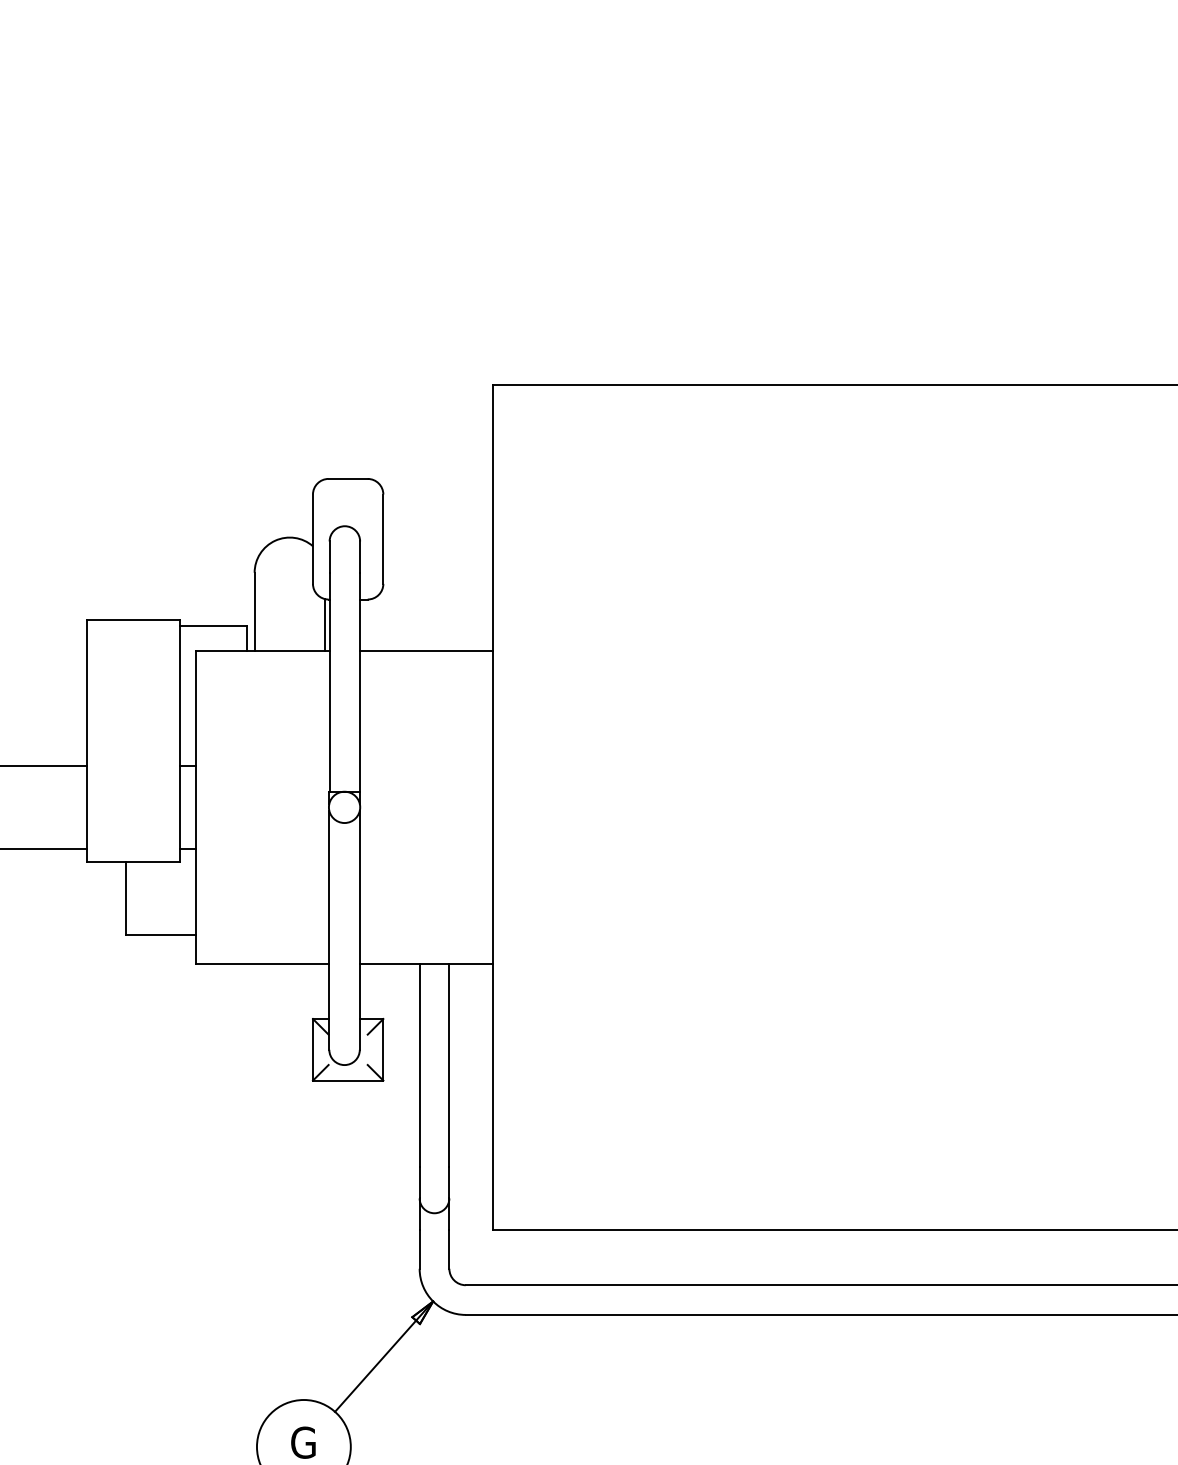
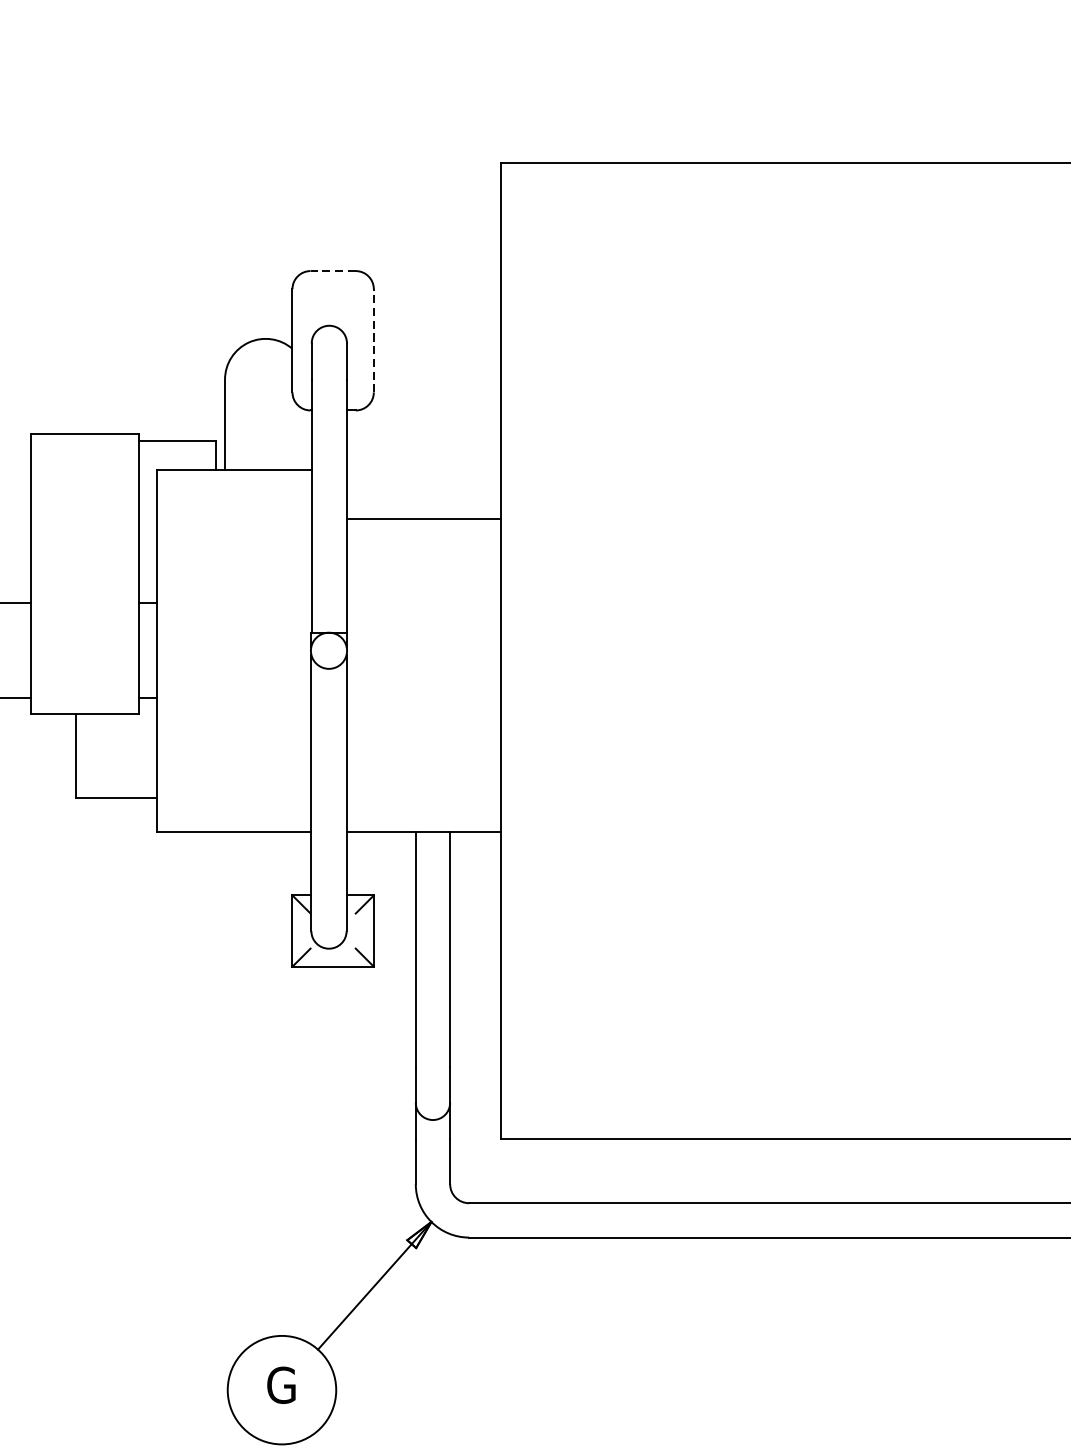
line: (348, 478) -> (333, 270), solid -> dashed
line: (383, 539) -> (374, 341), solid -> dashed
line: (325, 624) -> (306, 439), removed
line: (426, 650) -> (423, 517), moved

